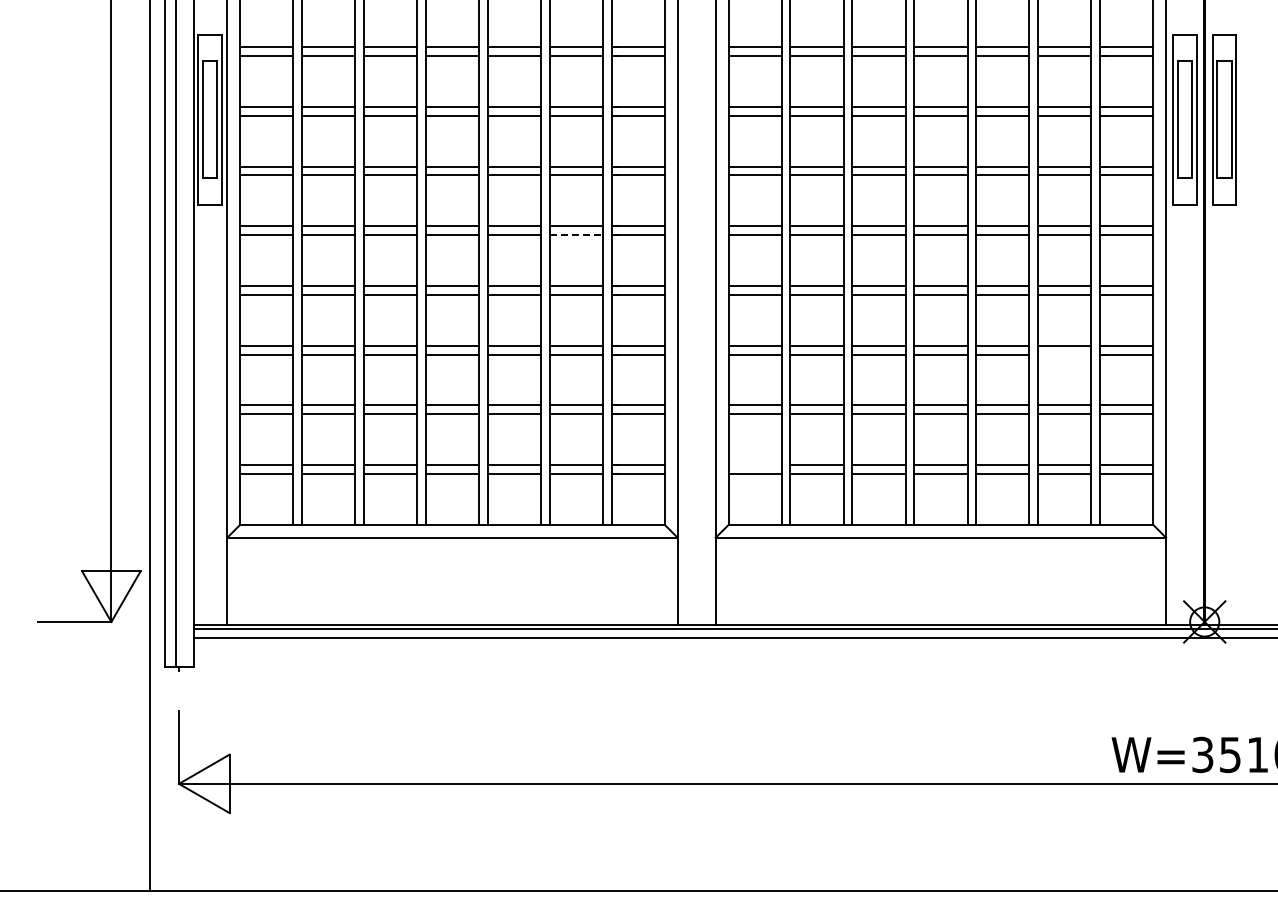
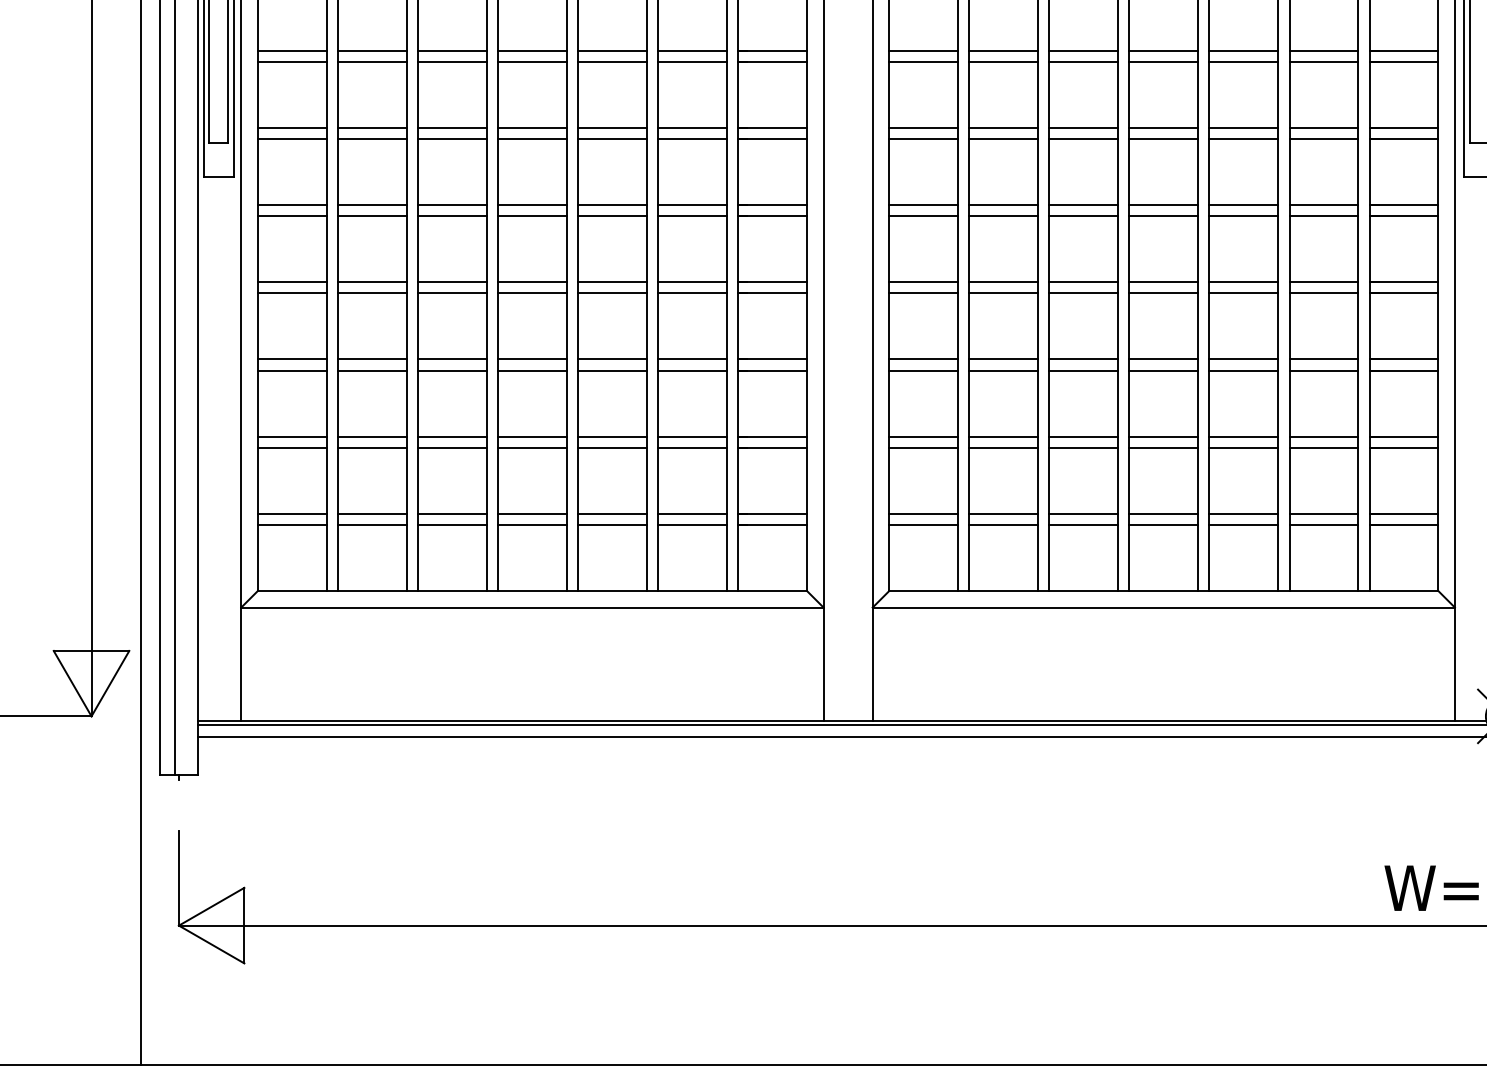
line: (576, 235) -> (692, 216), dashed -> solid
line: (1064, 354) -> (1323, 370), added
line: (754, 465) -> (922, 514), added

